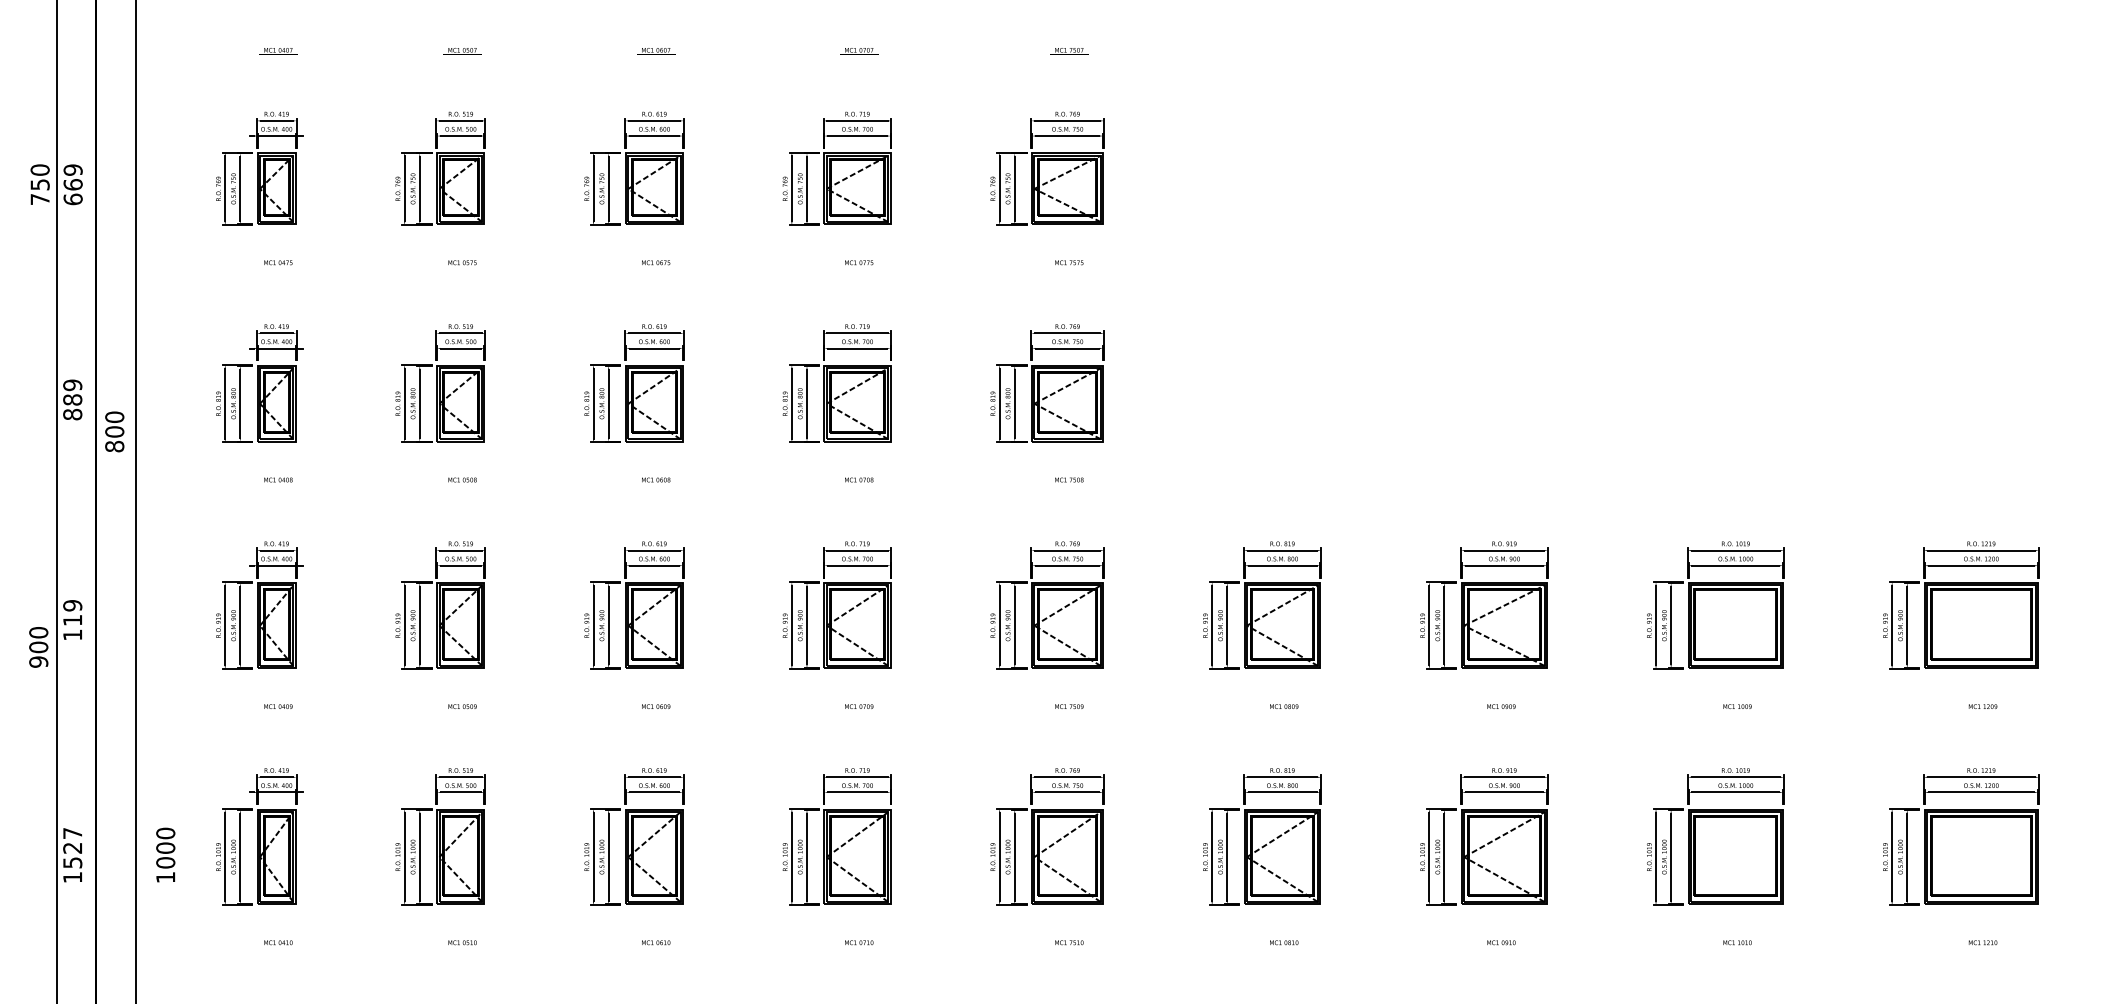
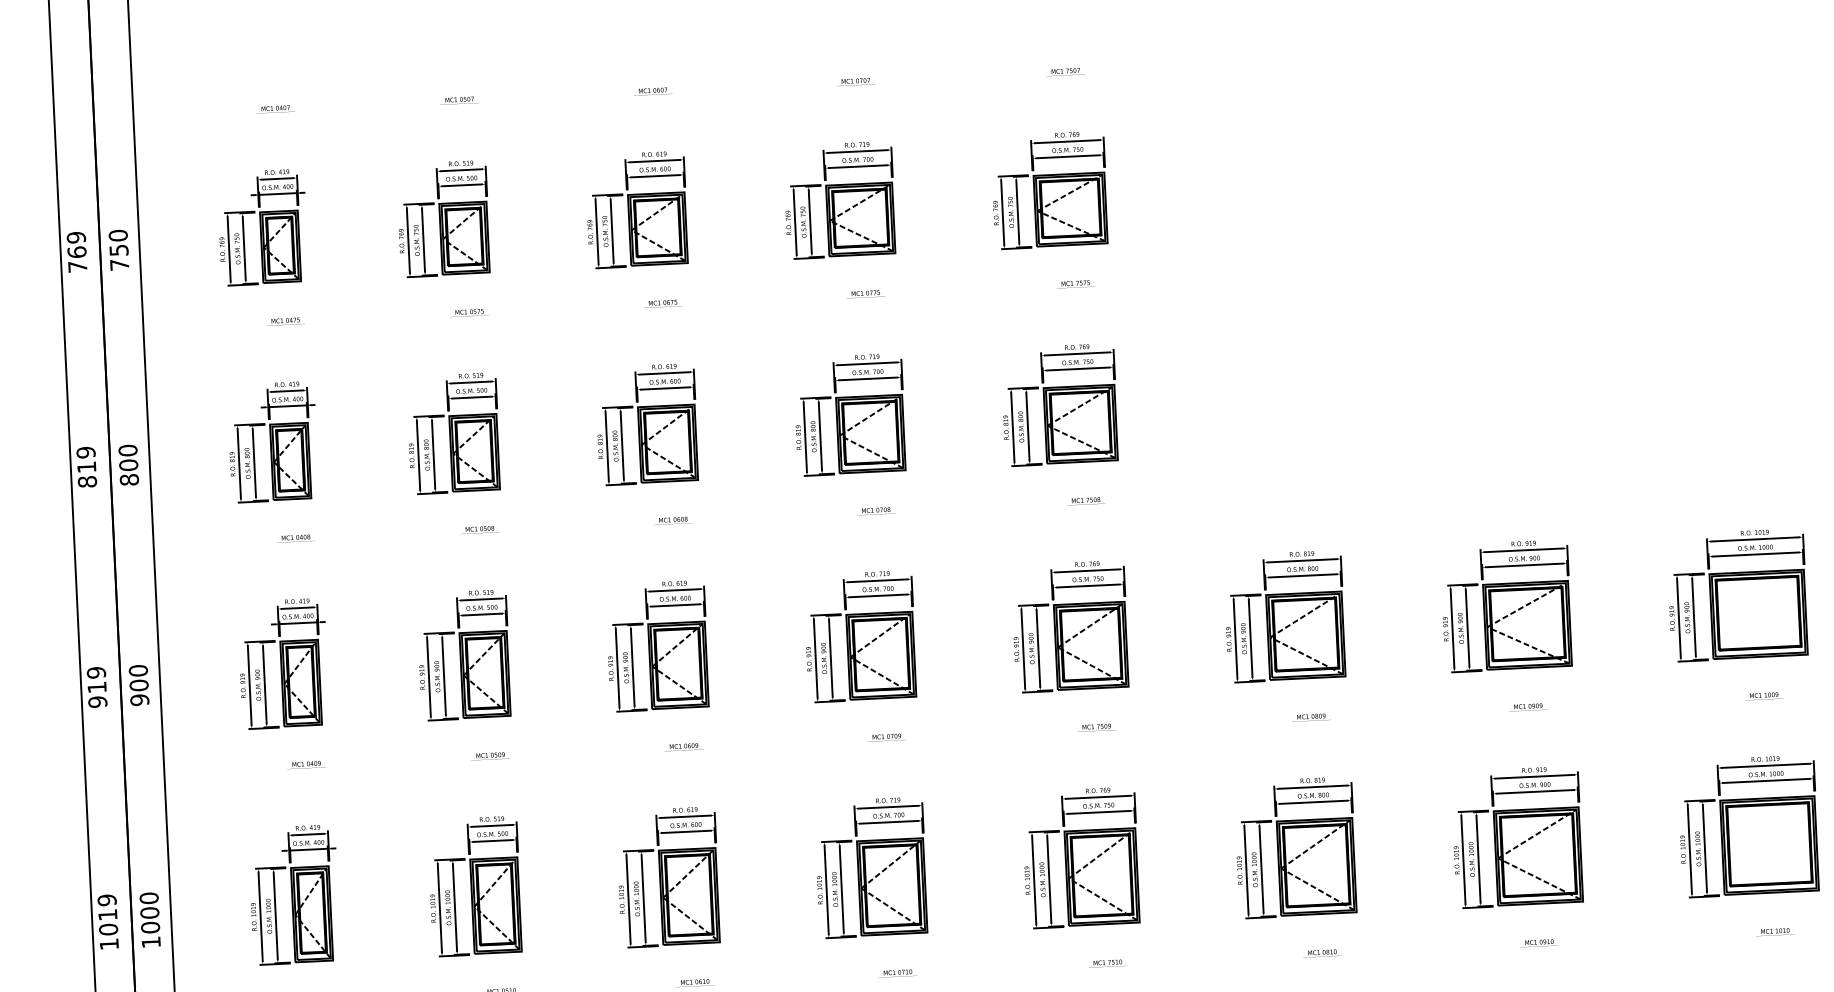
text: (39, 184) -> (118, 250), moved
text: (72, 199) -> (77, 267), 669 -> 769
text: (72, 399) -> (86, 466), 889 -> 819
text: (114, 431) -> (128, 464), moved
text: (72, 634) -> (97, 701), 119 -> 919
text: (38, 647) -> (138, 685), moved
text: (72, 847) -> (107, 914), 1527 -> 1019
text: (165, 854) -> (149, 919), moved

